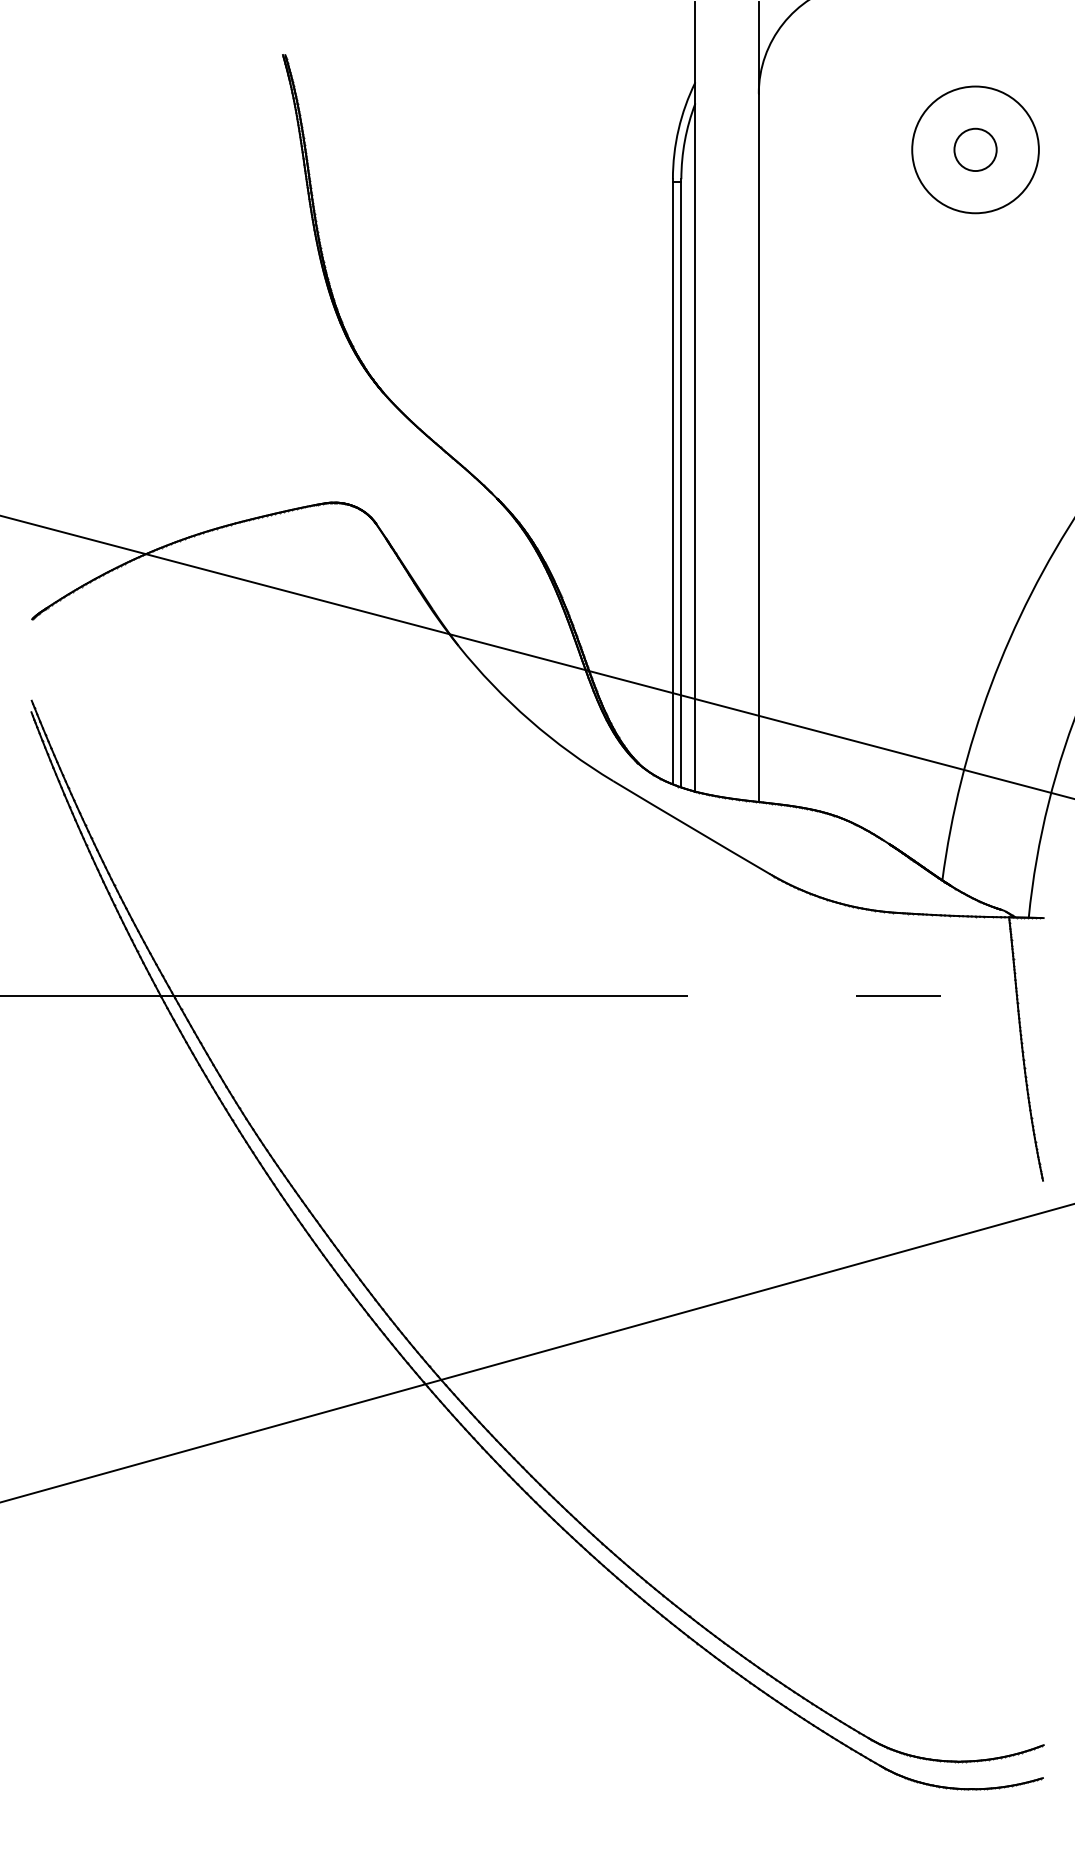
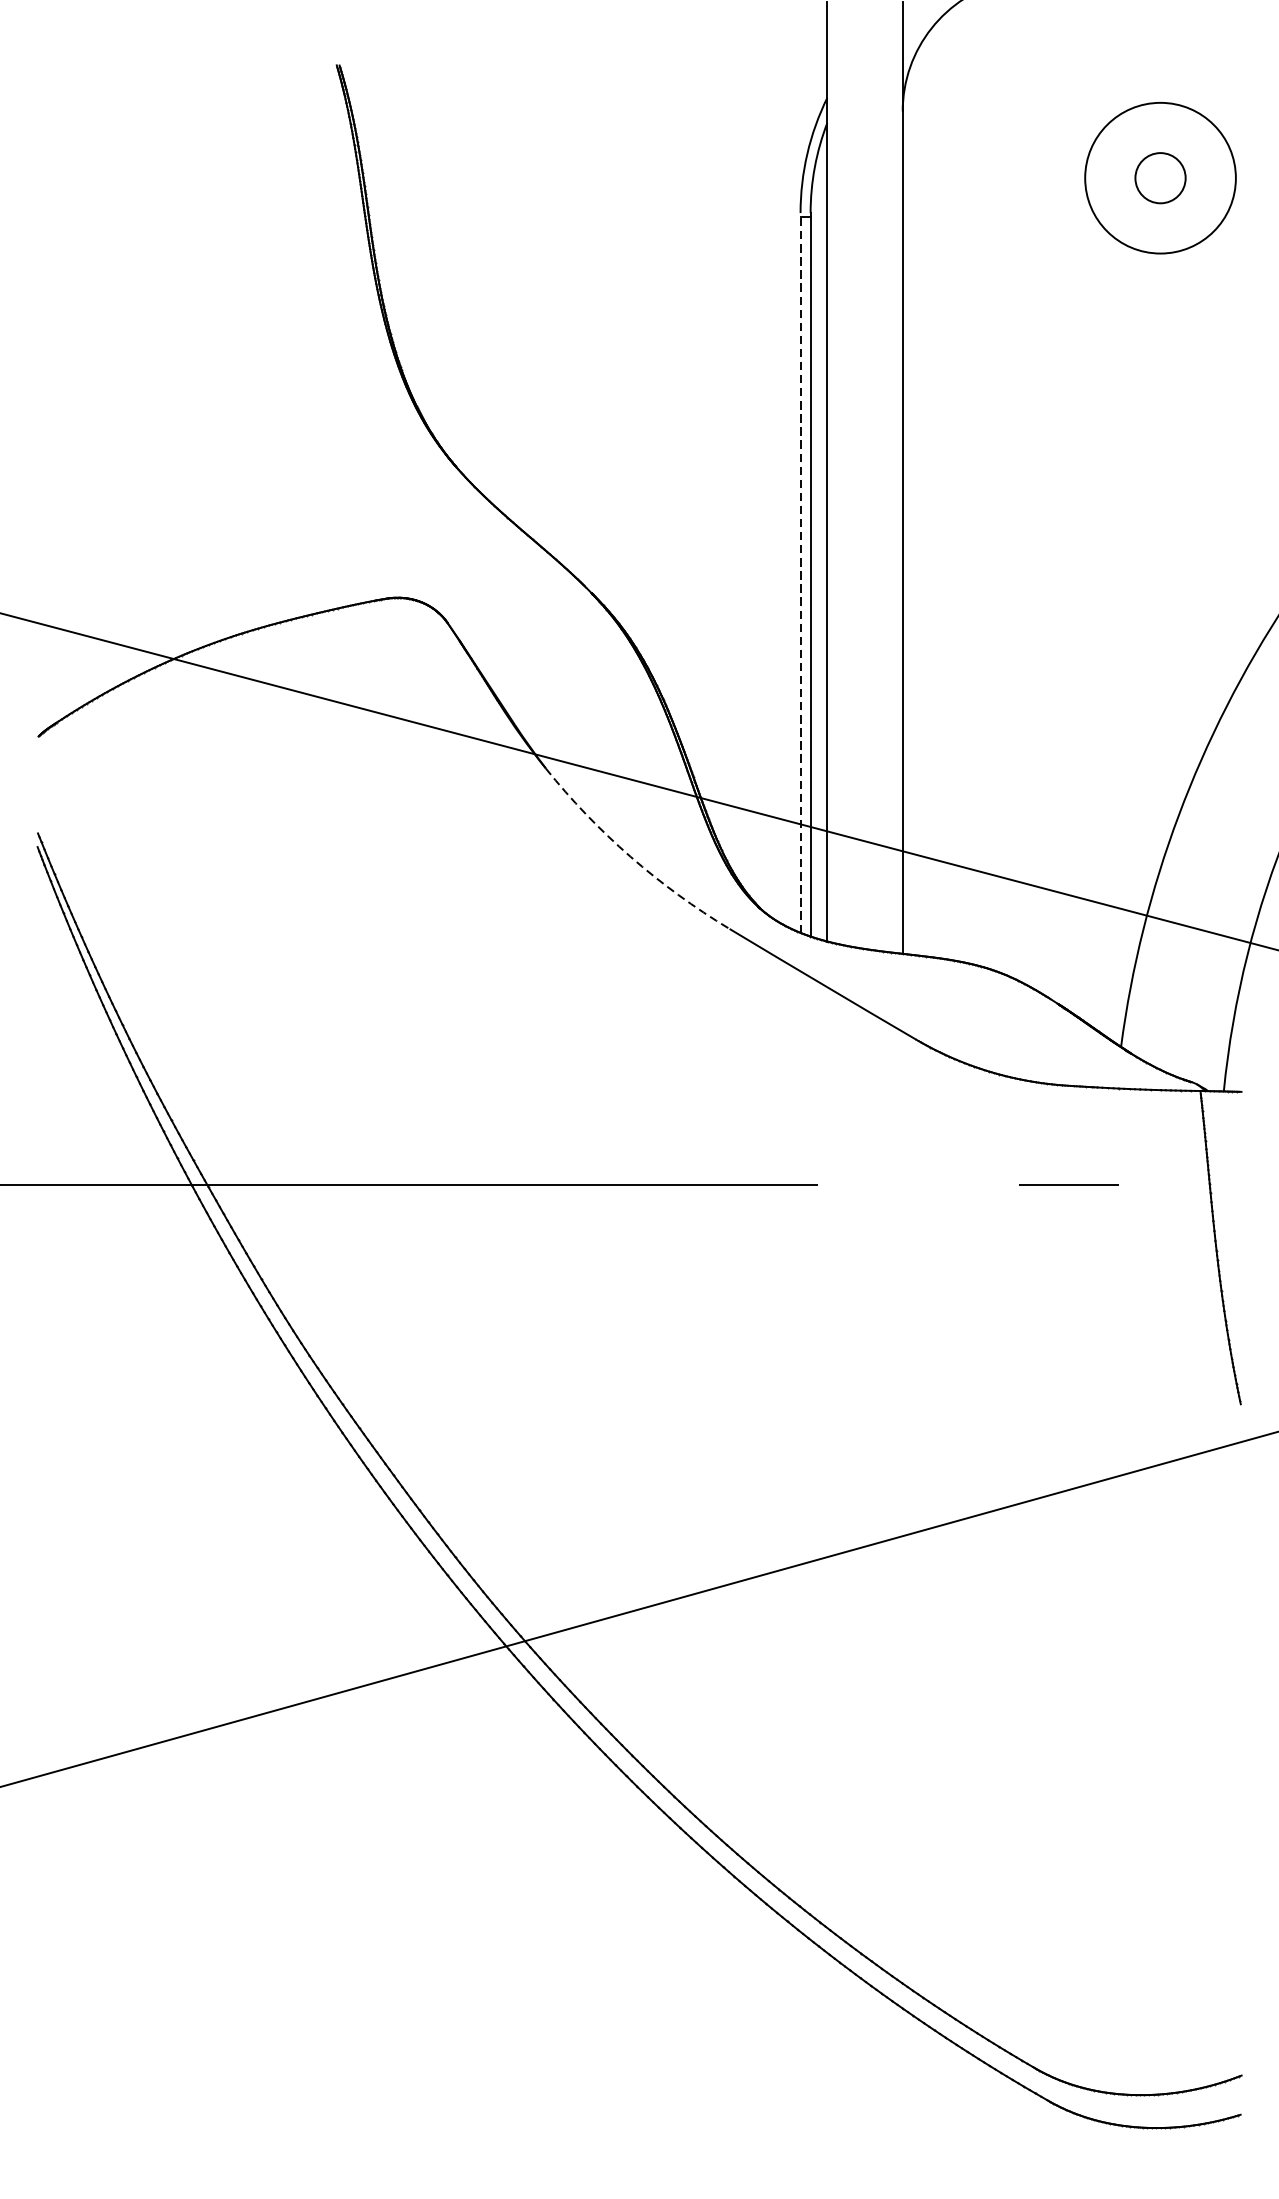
line: (672, 481) -> (800, 572), solid -> dashed
arc: (530, 720) -> (631, 856), solid -> dashed

